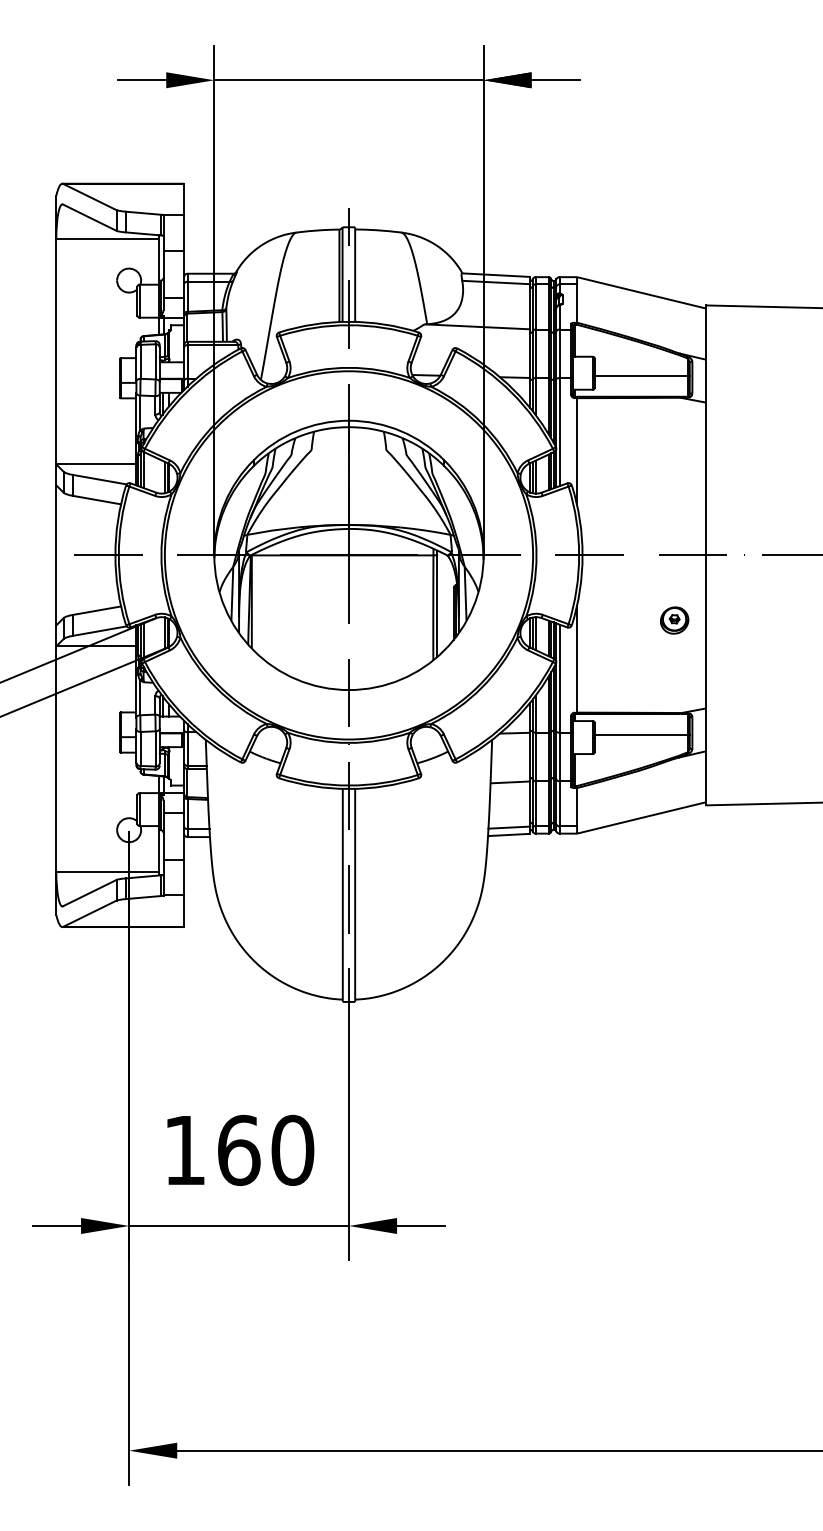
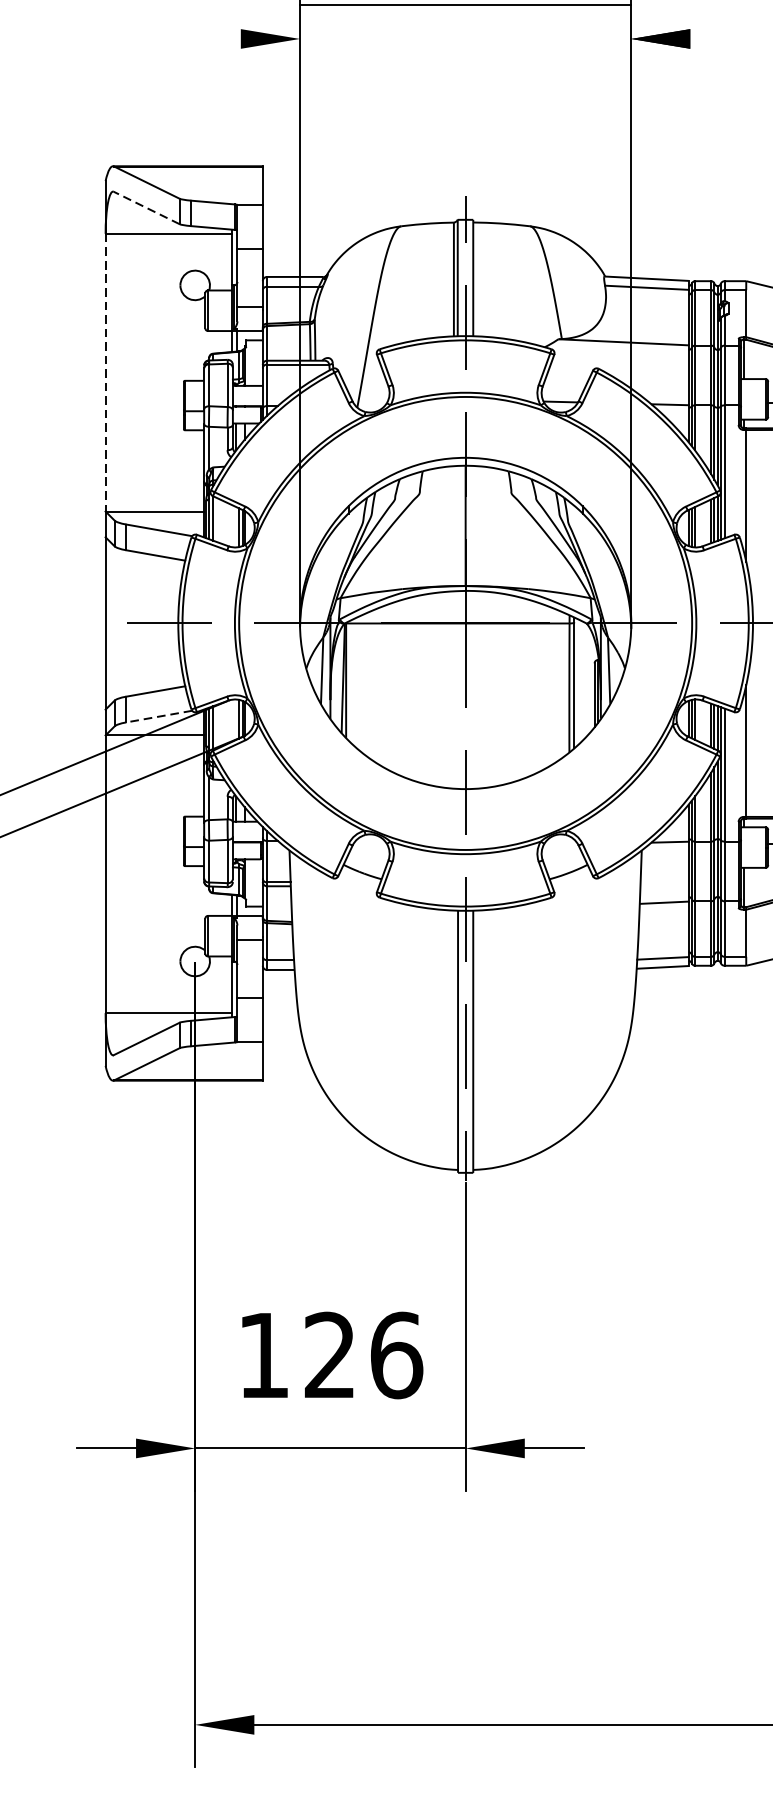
line: (142, 80) -> (211, 39), removed
line: (348, 80) -> (465, 4), moved
line: (555, 80) -> (719, 39), removed
line: (89, 217) -> (146, 207), solid -> dashed
line: (56, 351) -> (105, 372), solid -> dashed
line: (99, 631) -> (158, 717), solid -> dashed
text: (266, 1149) -> (364, 1354), 160 -> 126

